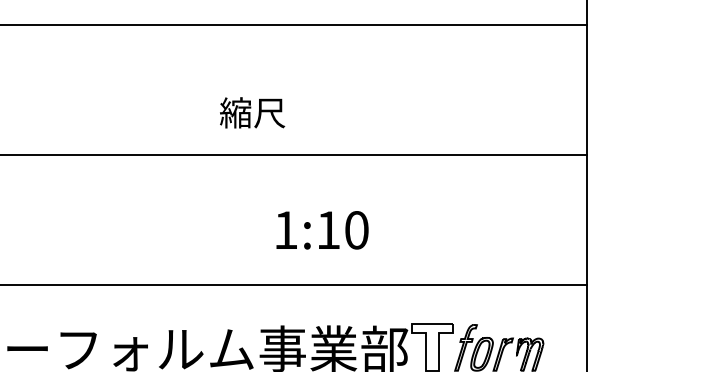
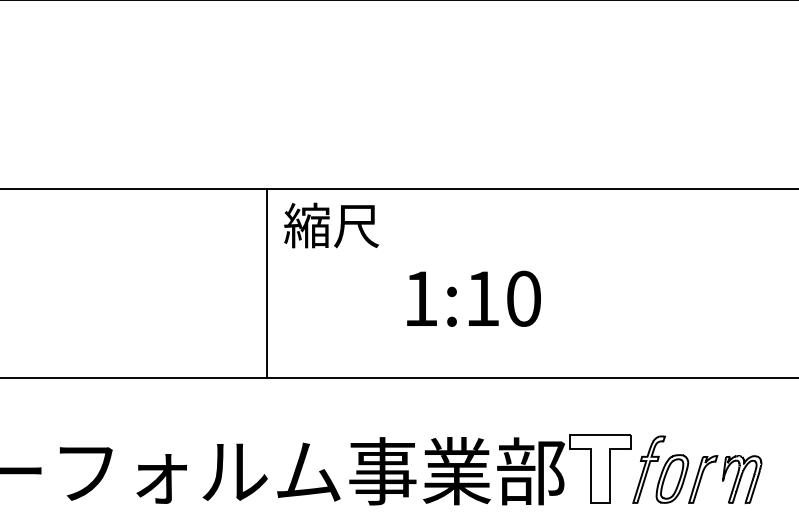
text: (252, 112) -> (331, 225), moved
line: (203, 220) -> (267, 284), added
text: (322, 230) -> (473, 299), moved

